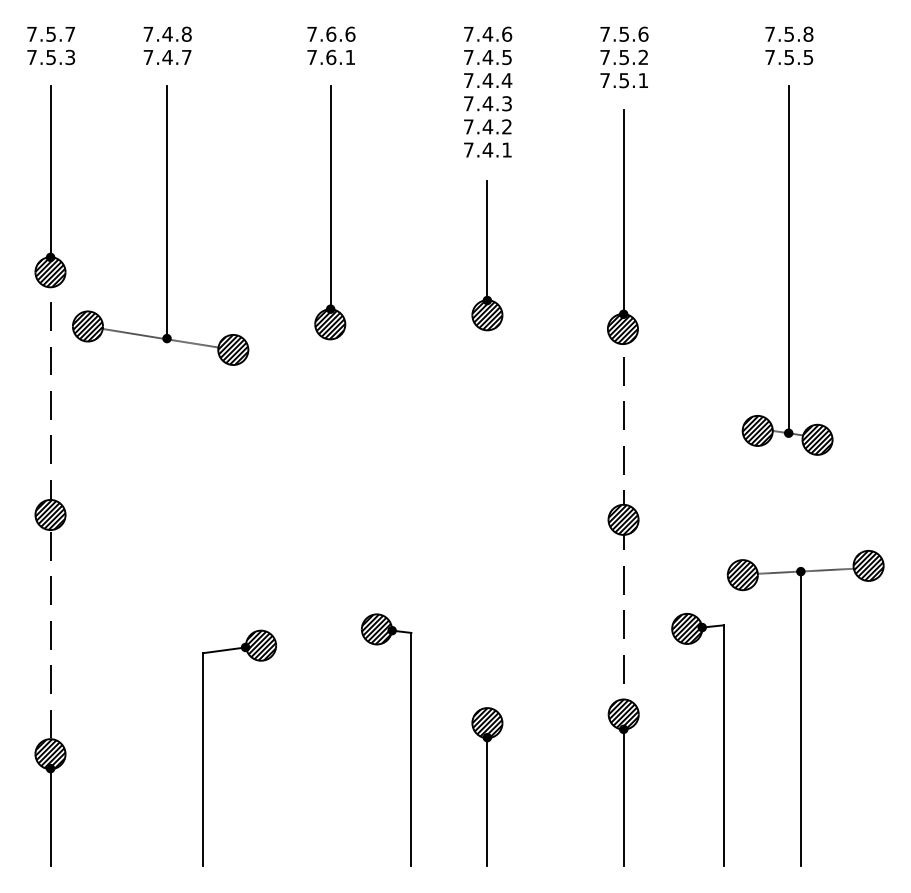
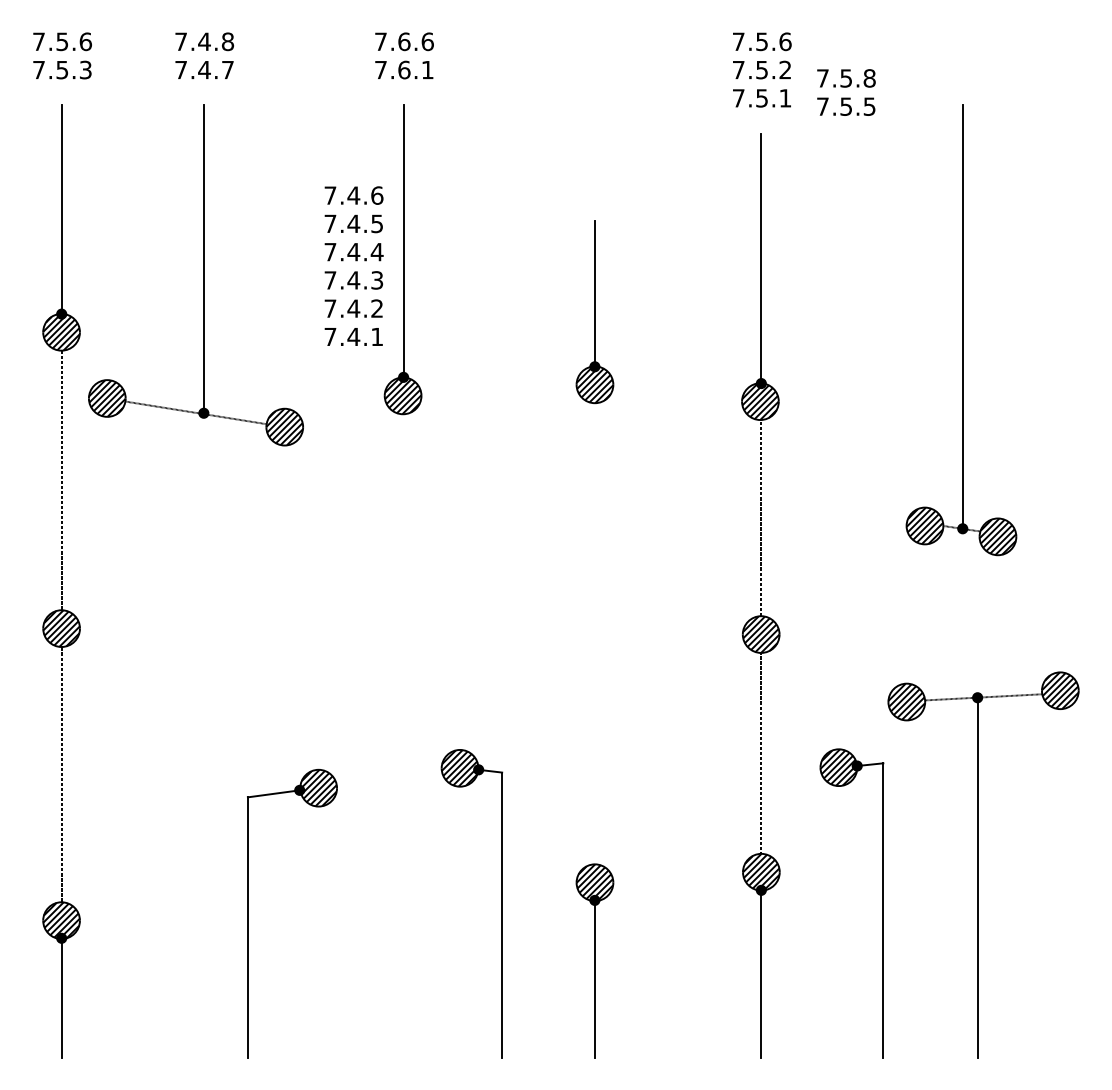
text: (70, 33) -> (85, 40), 7.5.7 -> 7.5.6
text: (789, 45) -> (846, 92), moved
text: (488, 91) -> (354, 265), moved

